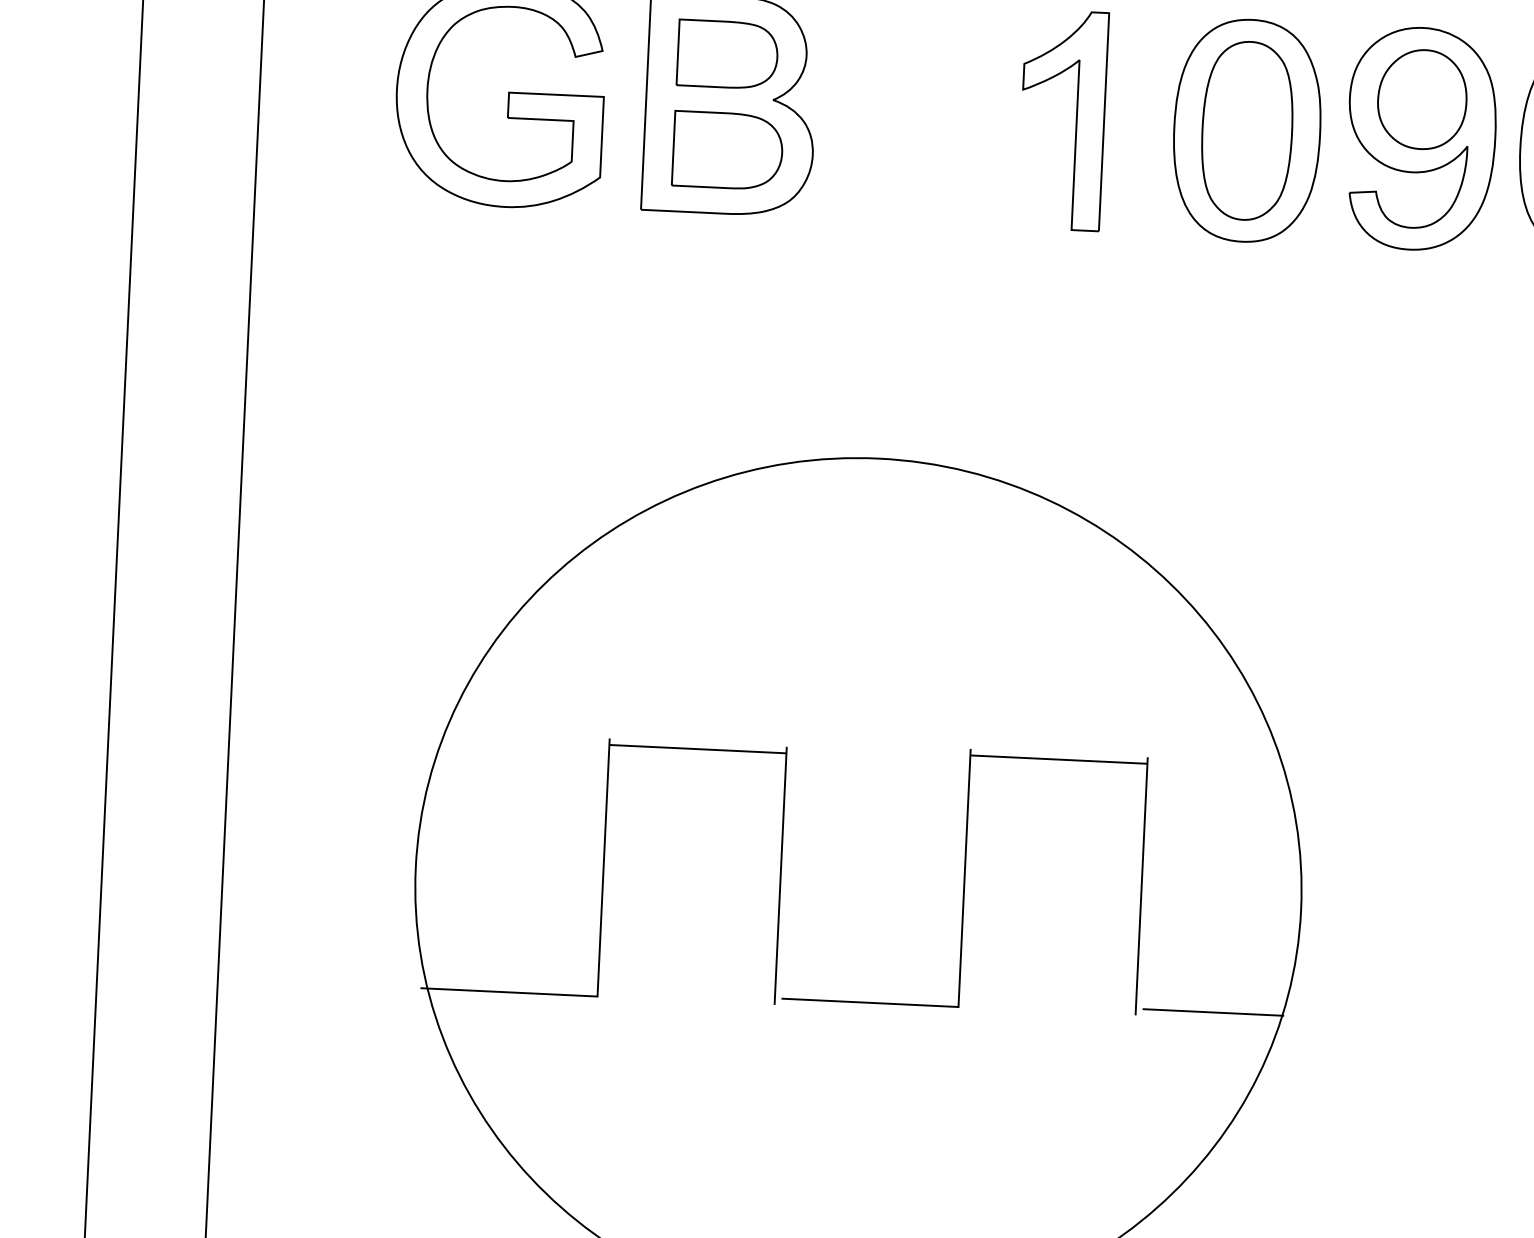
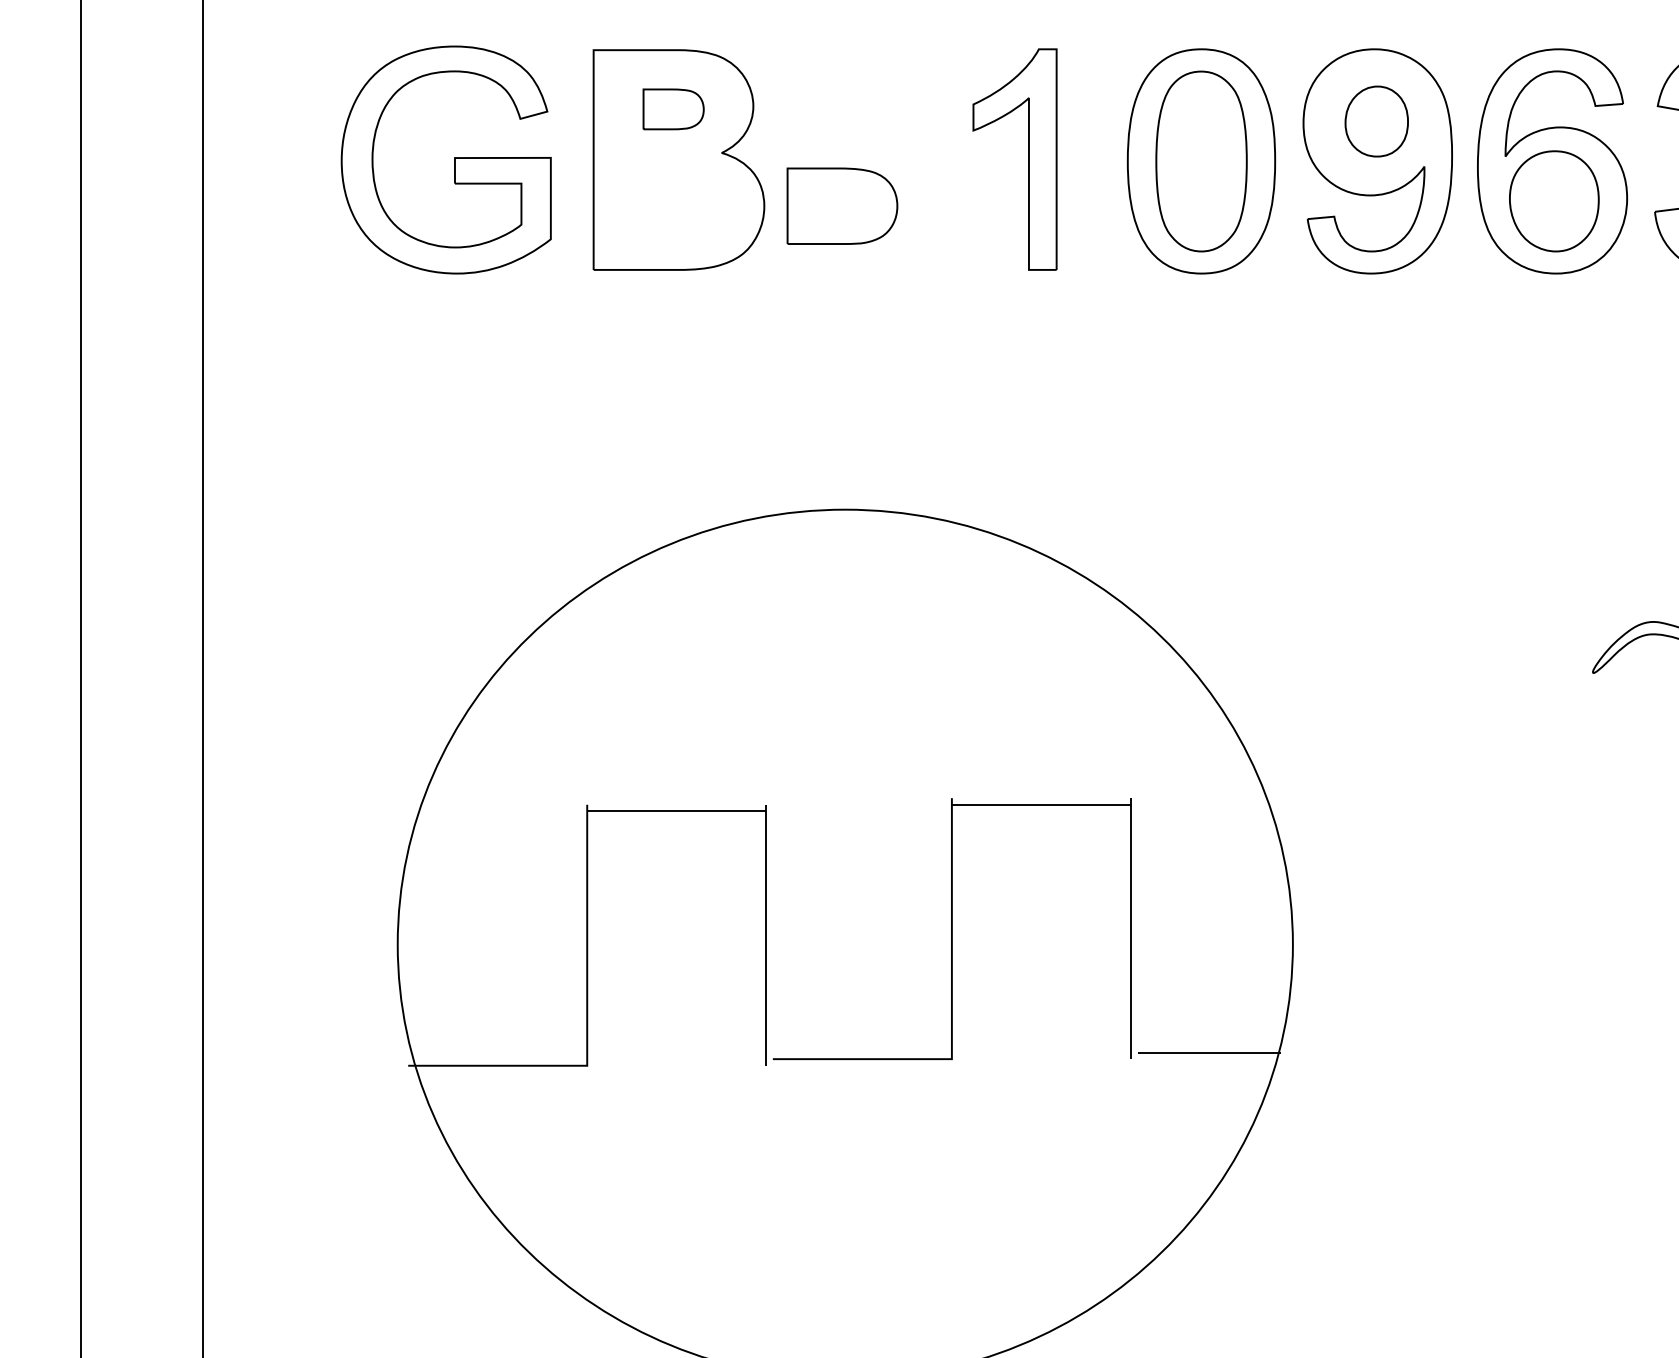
part: (727, 54) -> (673, 109), size x0.6
part: (1422, 99) -> (1376, 121), size x0.7
part: (727, 150) -> (842, 205), moved

